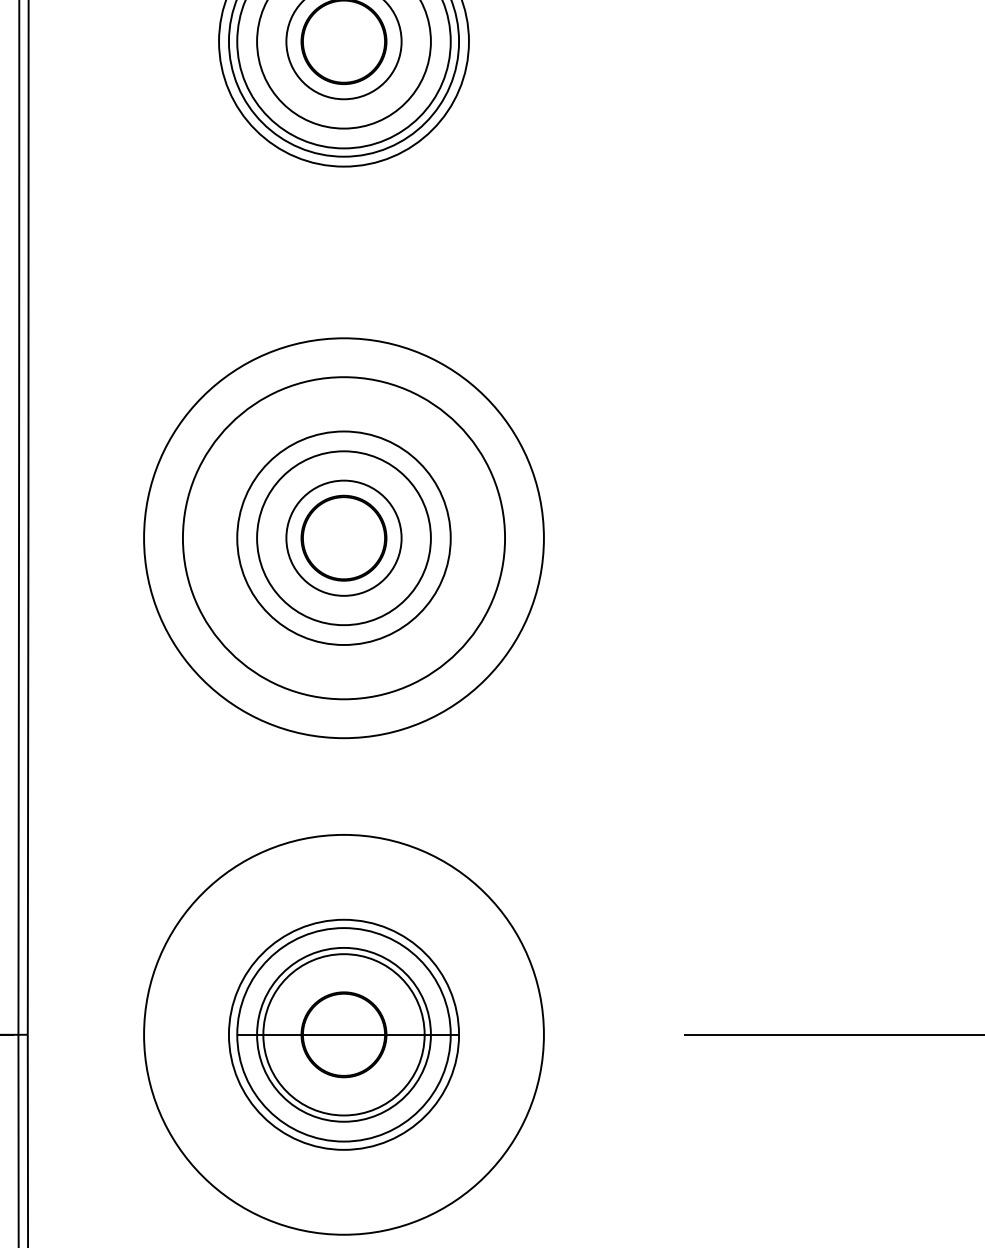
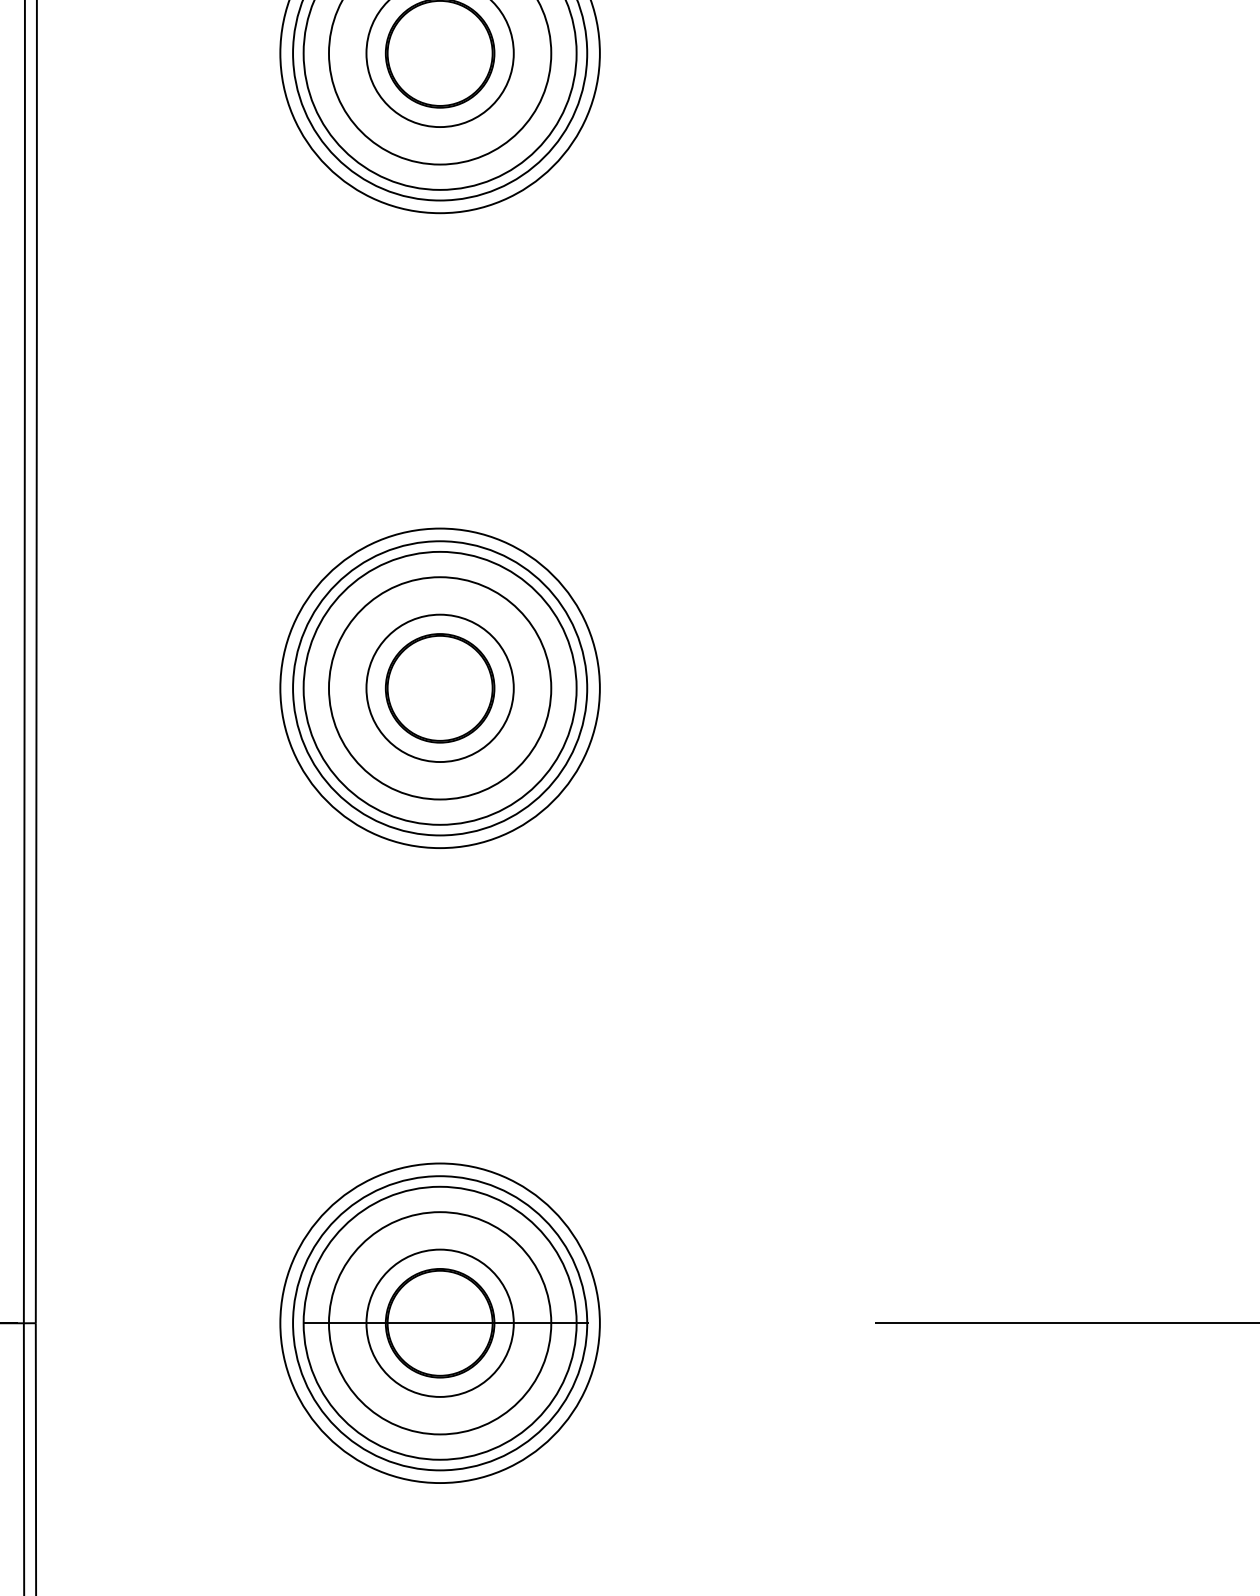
circle: (343, 538) -> (439, 688), size x0.62
circle: (344, 538) -> (440, 688), size x0.71
circle: (343, 1034) -> (439, 1322), size x0.71
circle: (343, 1034) -> (439, 1323), size x0.62

